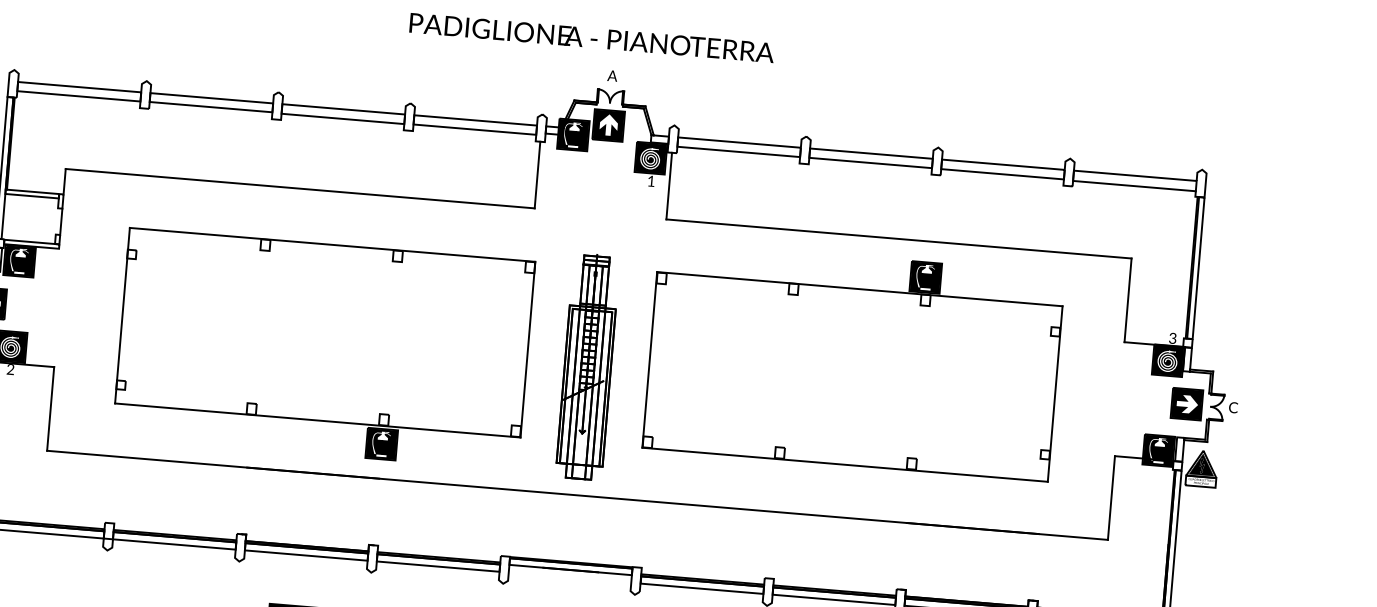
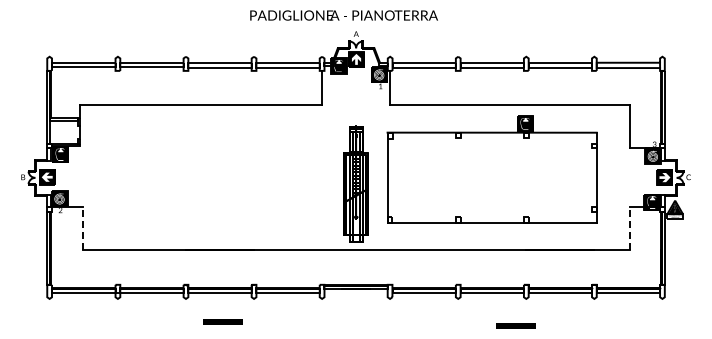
part: (322, 347) -> (219, 185), removed
line: (50, 408) -> (82, 228), solid -> dashed
line: (1112, 497) -> (630, 228), solid -> dashed

